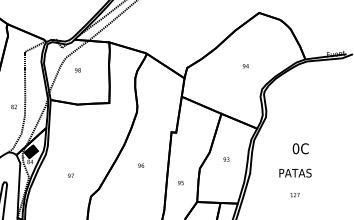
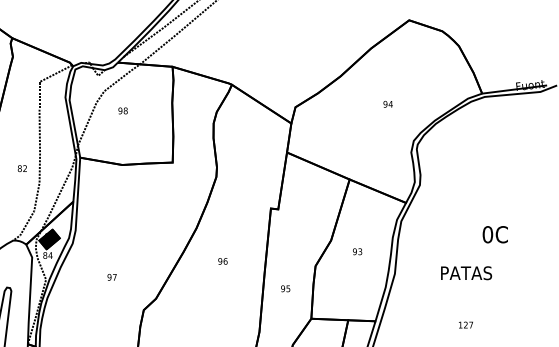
text: (300, 148) -> (494, 234), moved
text: (294, 195) -> (464, 325), moved

